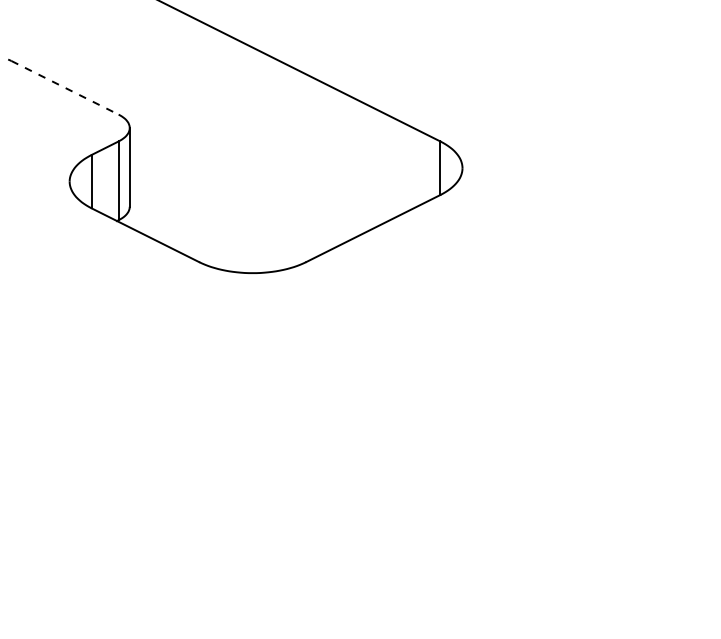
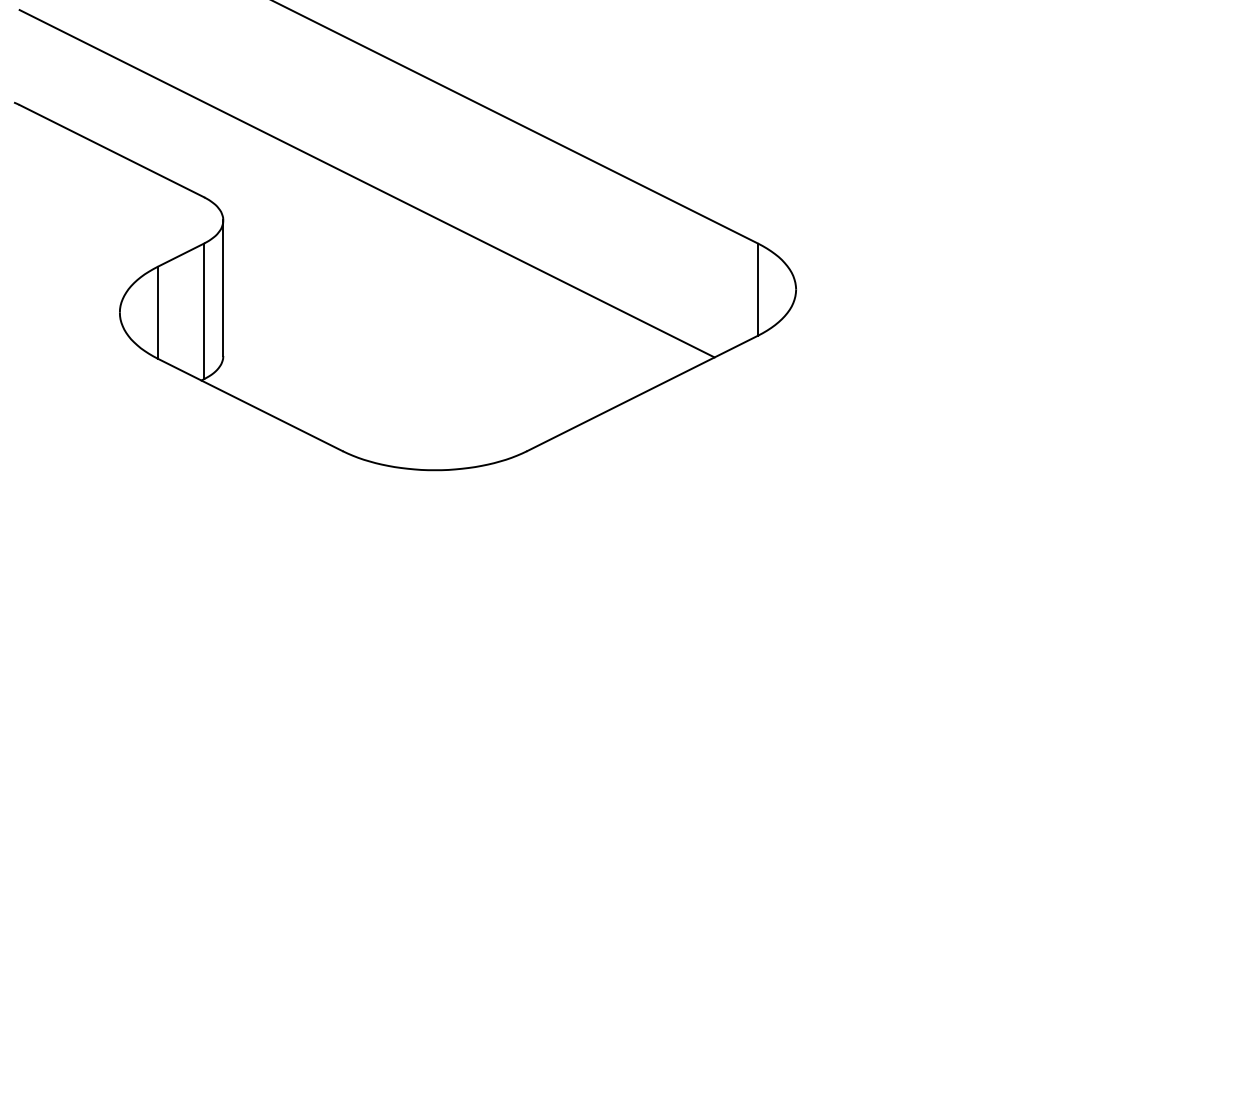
line: (65, 87) -> (112, 150), dashed -> solid
line: (213, 106) -> (367, 183), added

